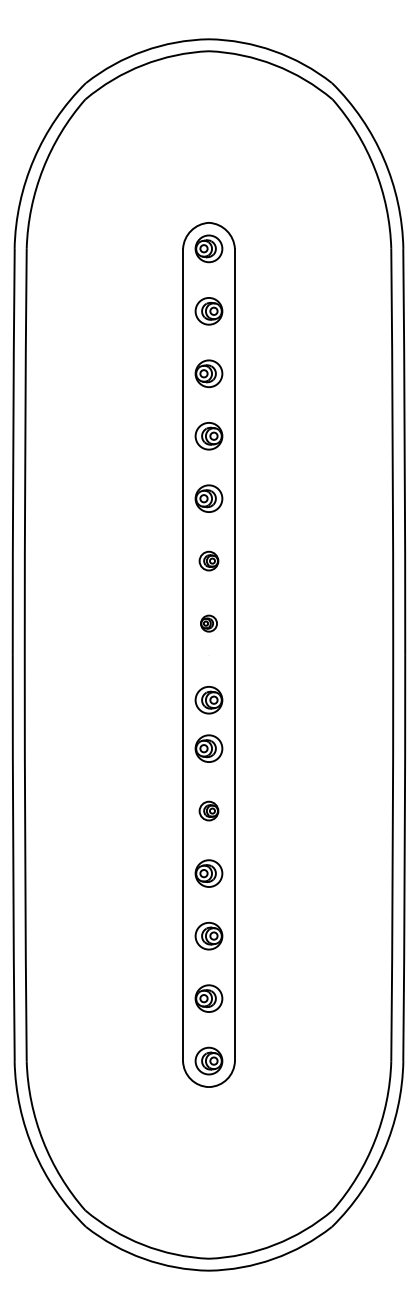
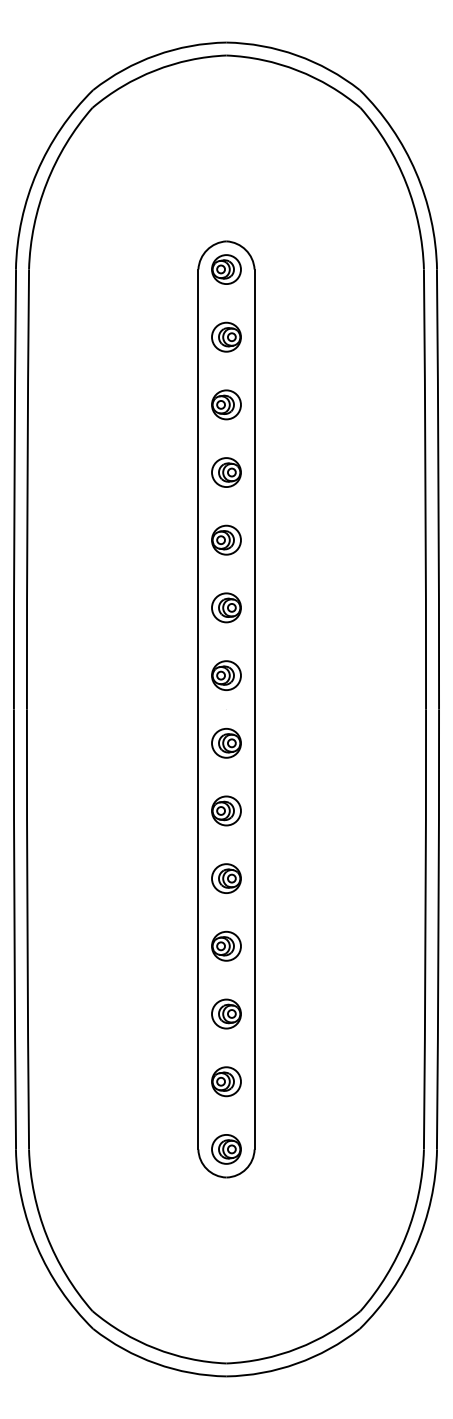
part: (208, 560) -> (225, 607), size x1.43
part: (208, 623) -> (225, 675), size x1.67
part: (208, 700) -> (225, 743), moved
part: (208, 810) -> (225, 877), size x1.43

